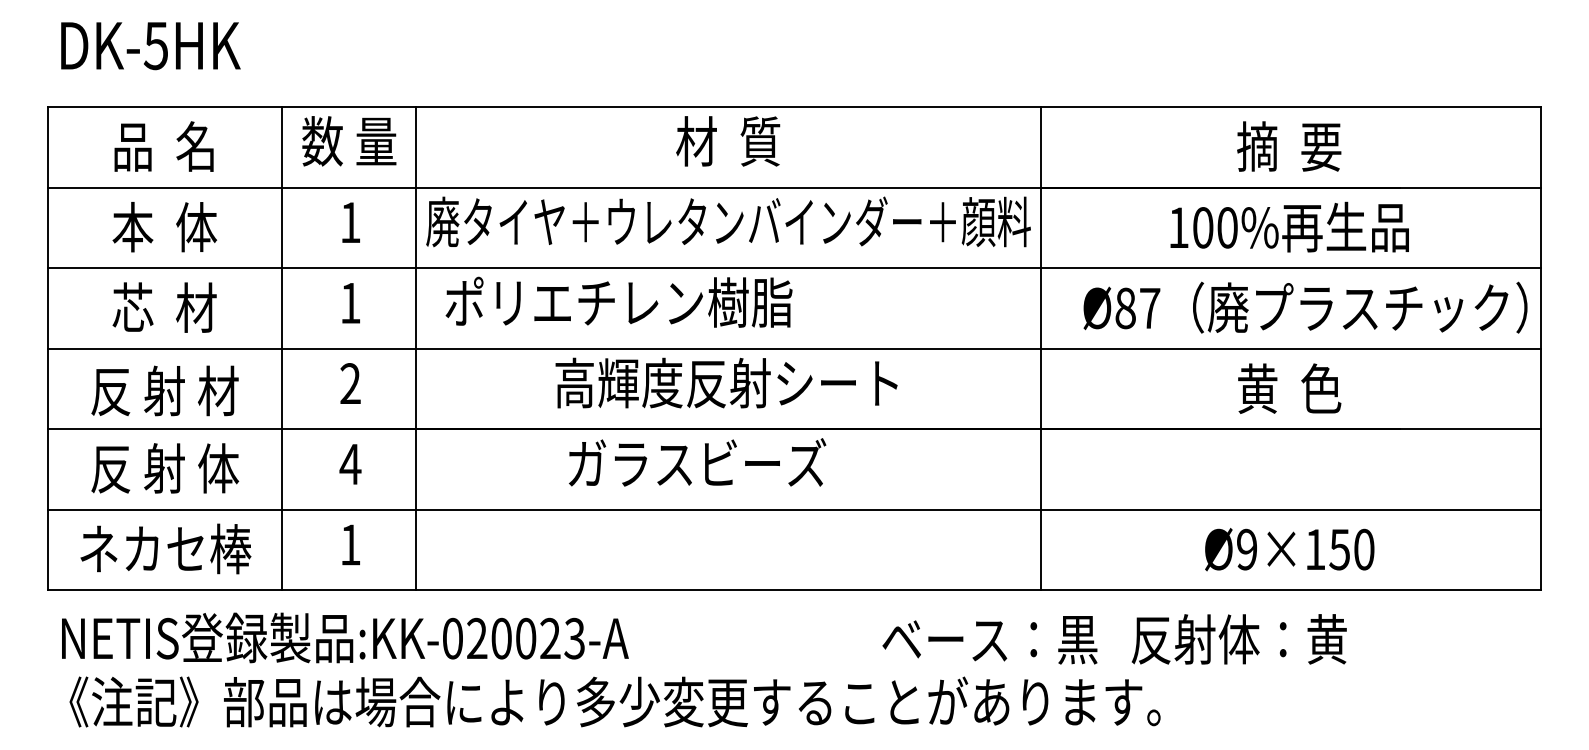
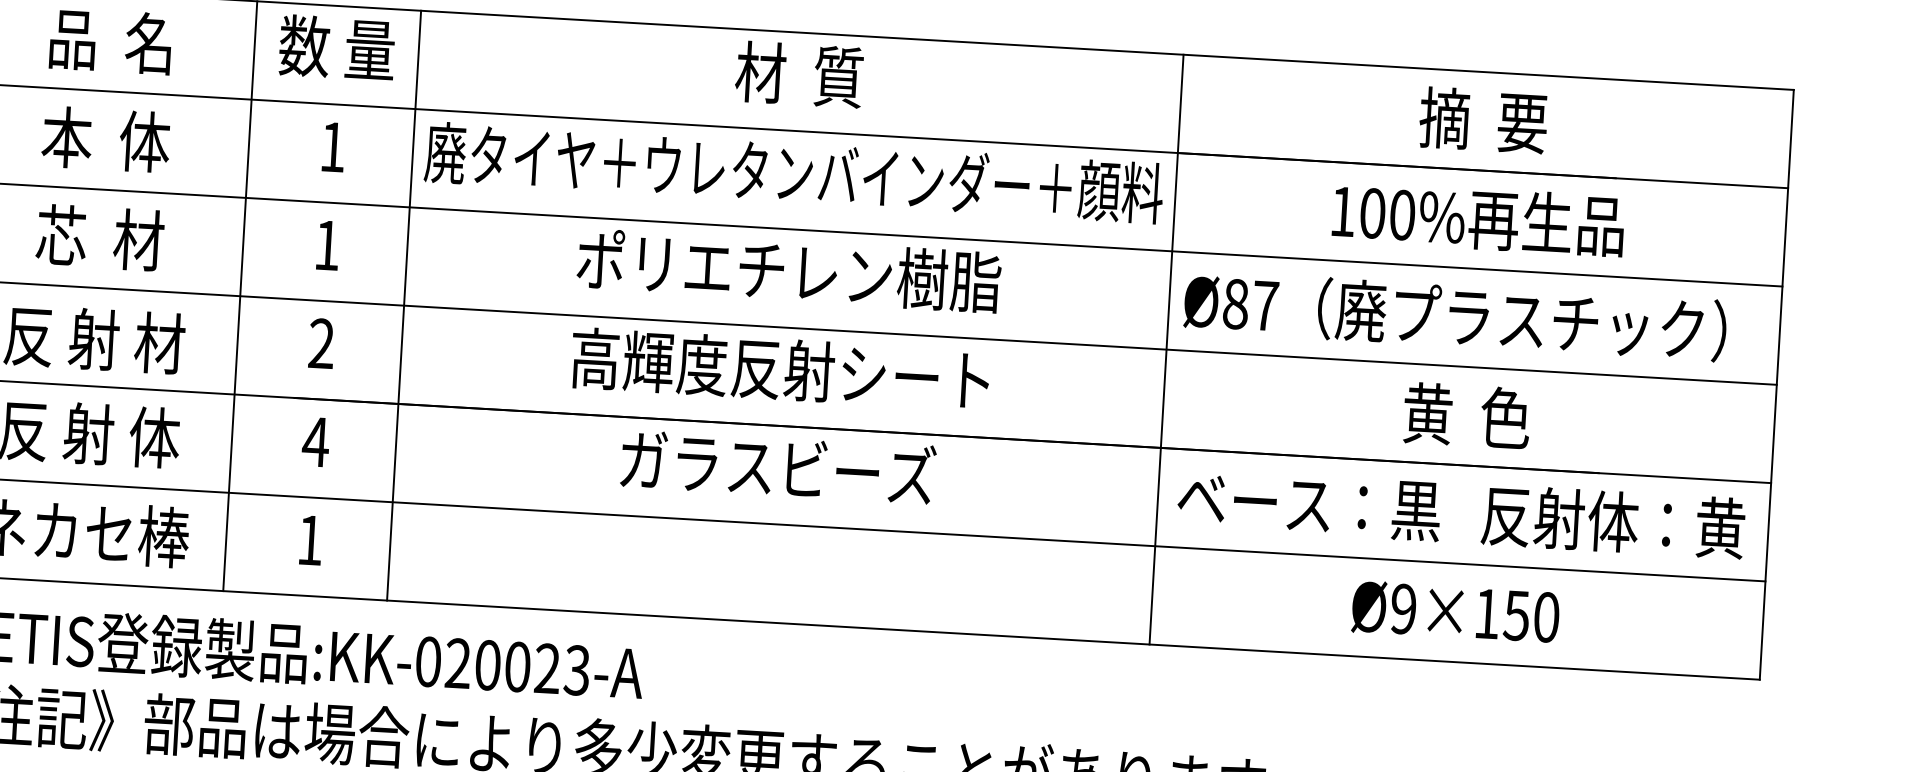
text: (618, 301) -> (788, 269), moved
text: (1305, 307) -> (1455, 315), moved
text: (697, 462) -> (778, 466), moved
text: (1114, 639) -> (1461, 513), moved

